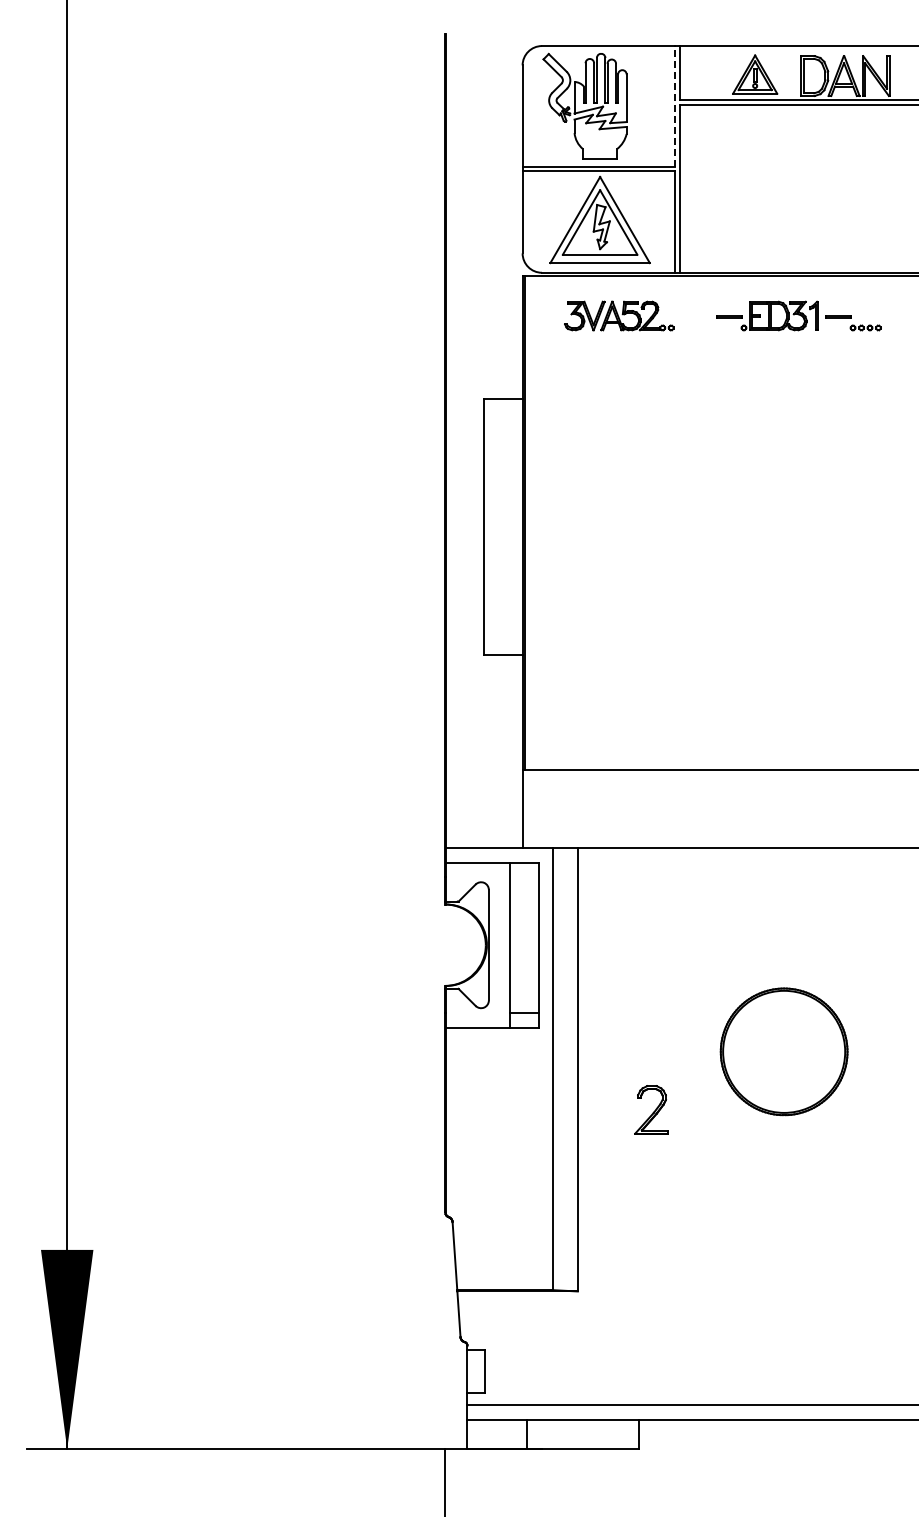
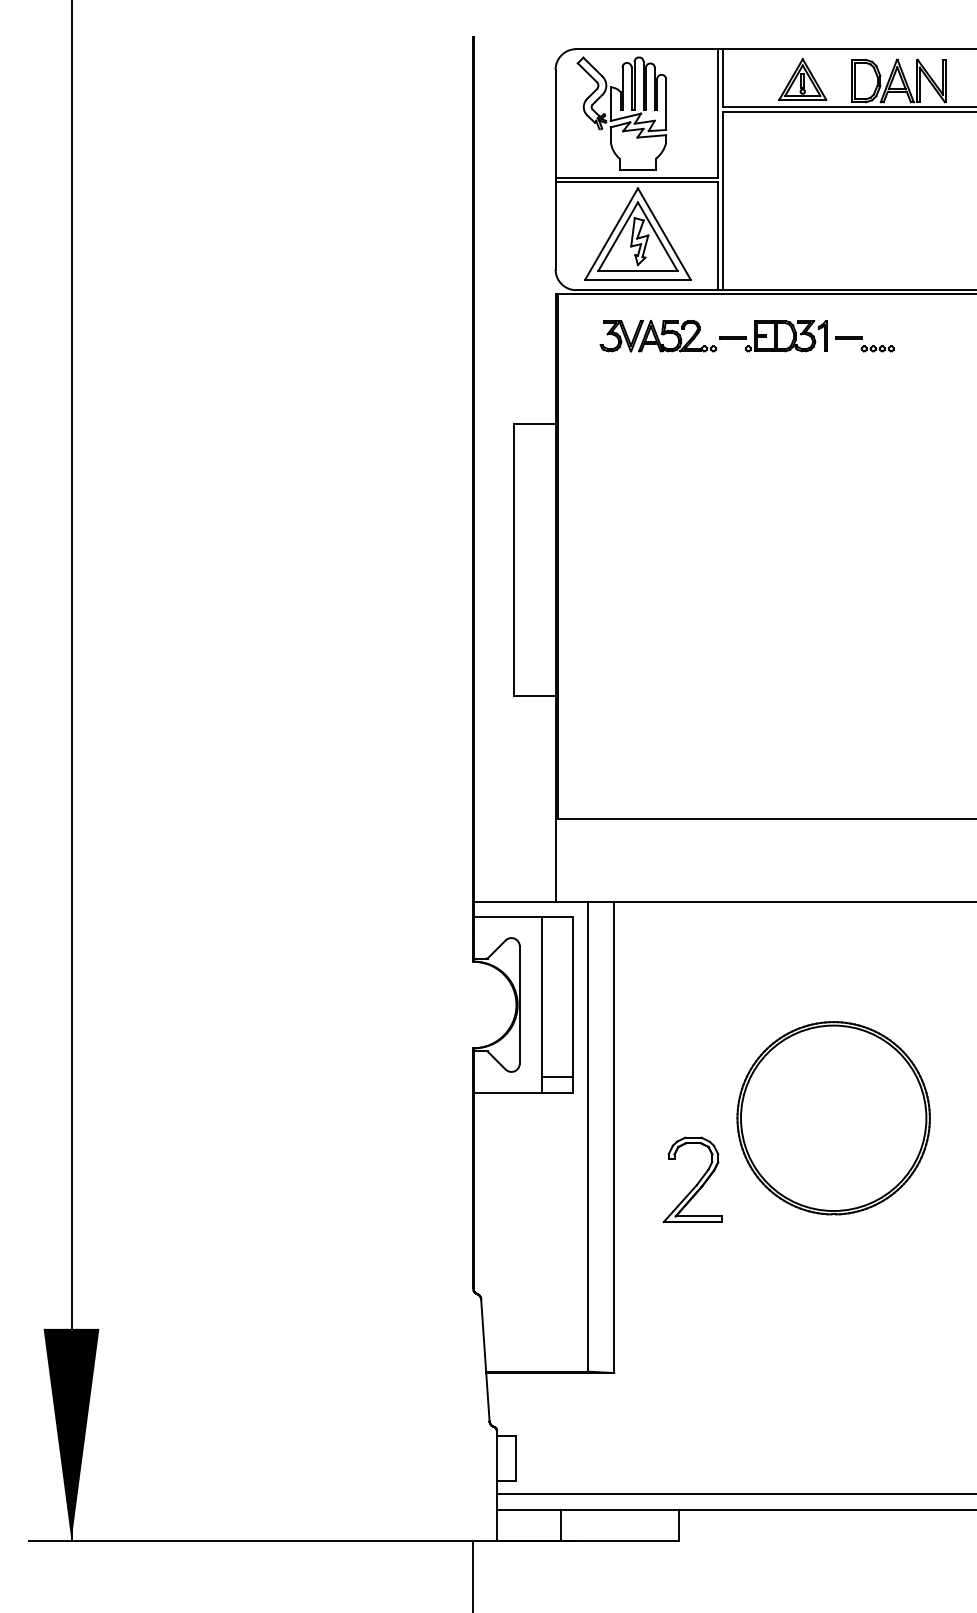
line: (675, 105) -> (718, 112), dashed -> solid
part: (798, 315) -> (806, 335), moved
part: (783, 1051) -> (832, 1117), size x1.43
part: (651, 1109) -> (692, 1179), size x1.67

